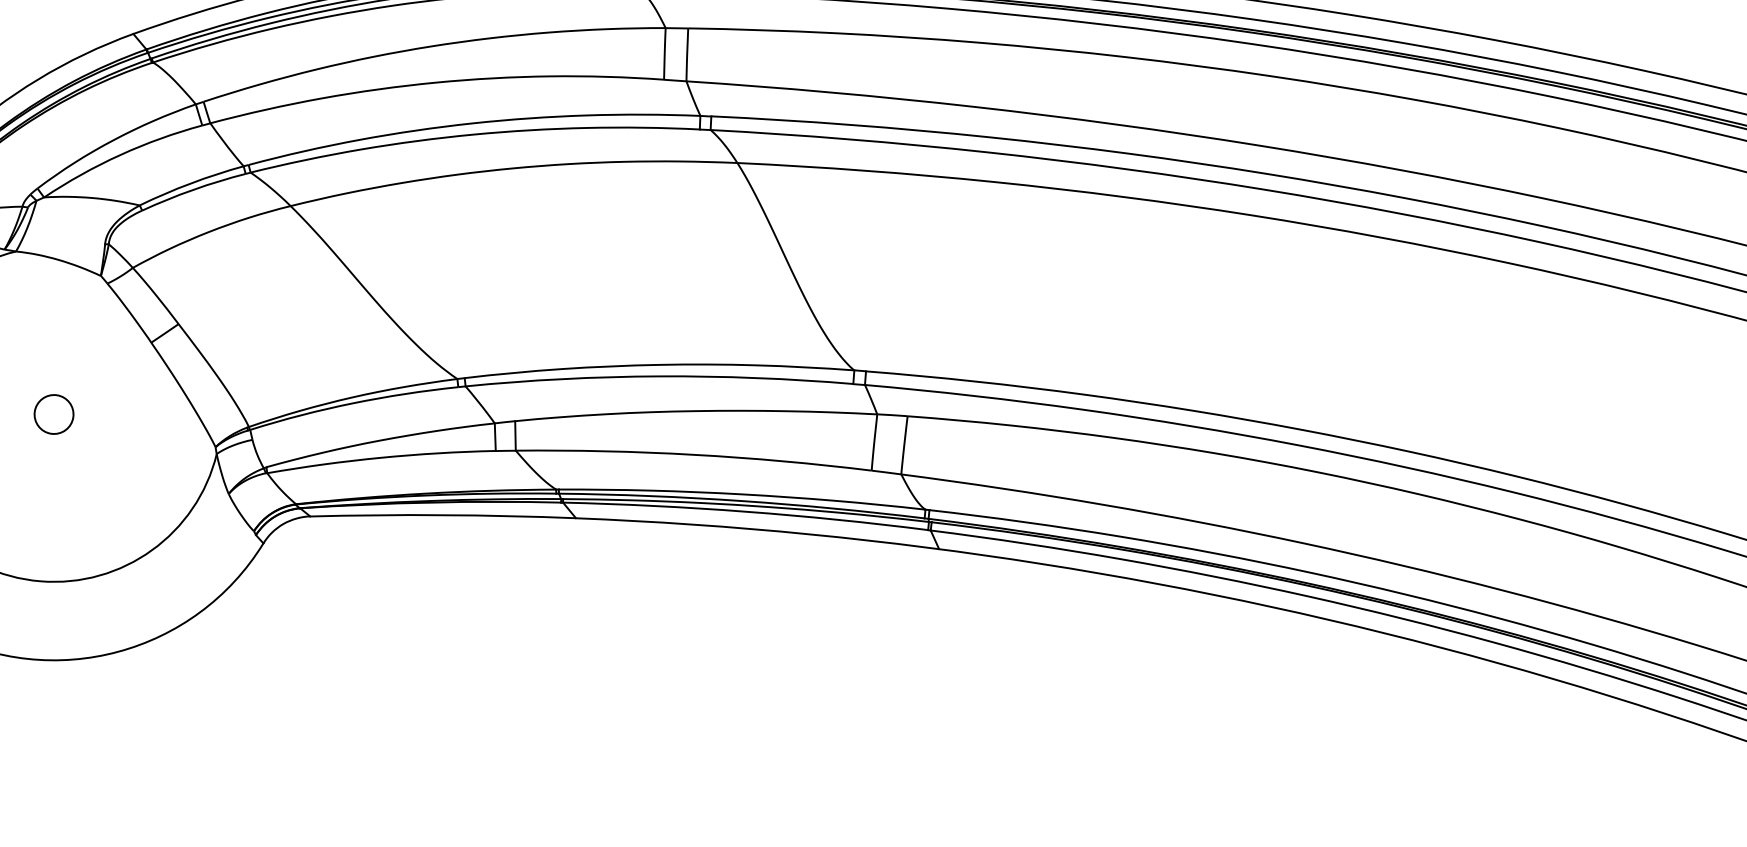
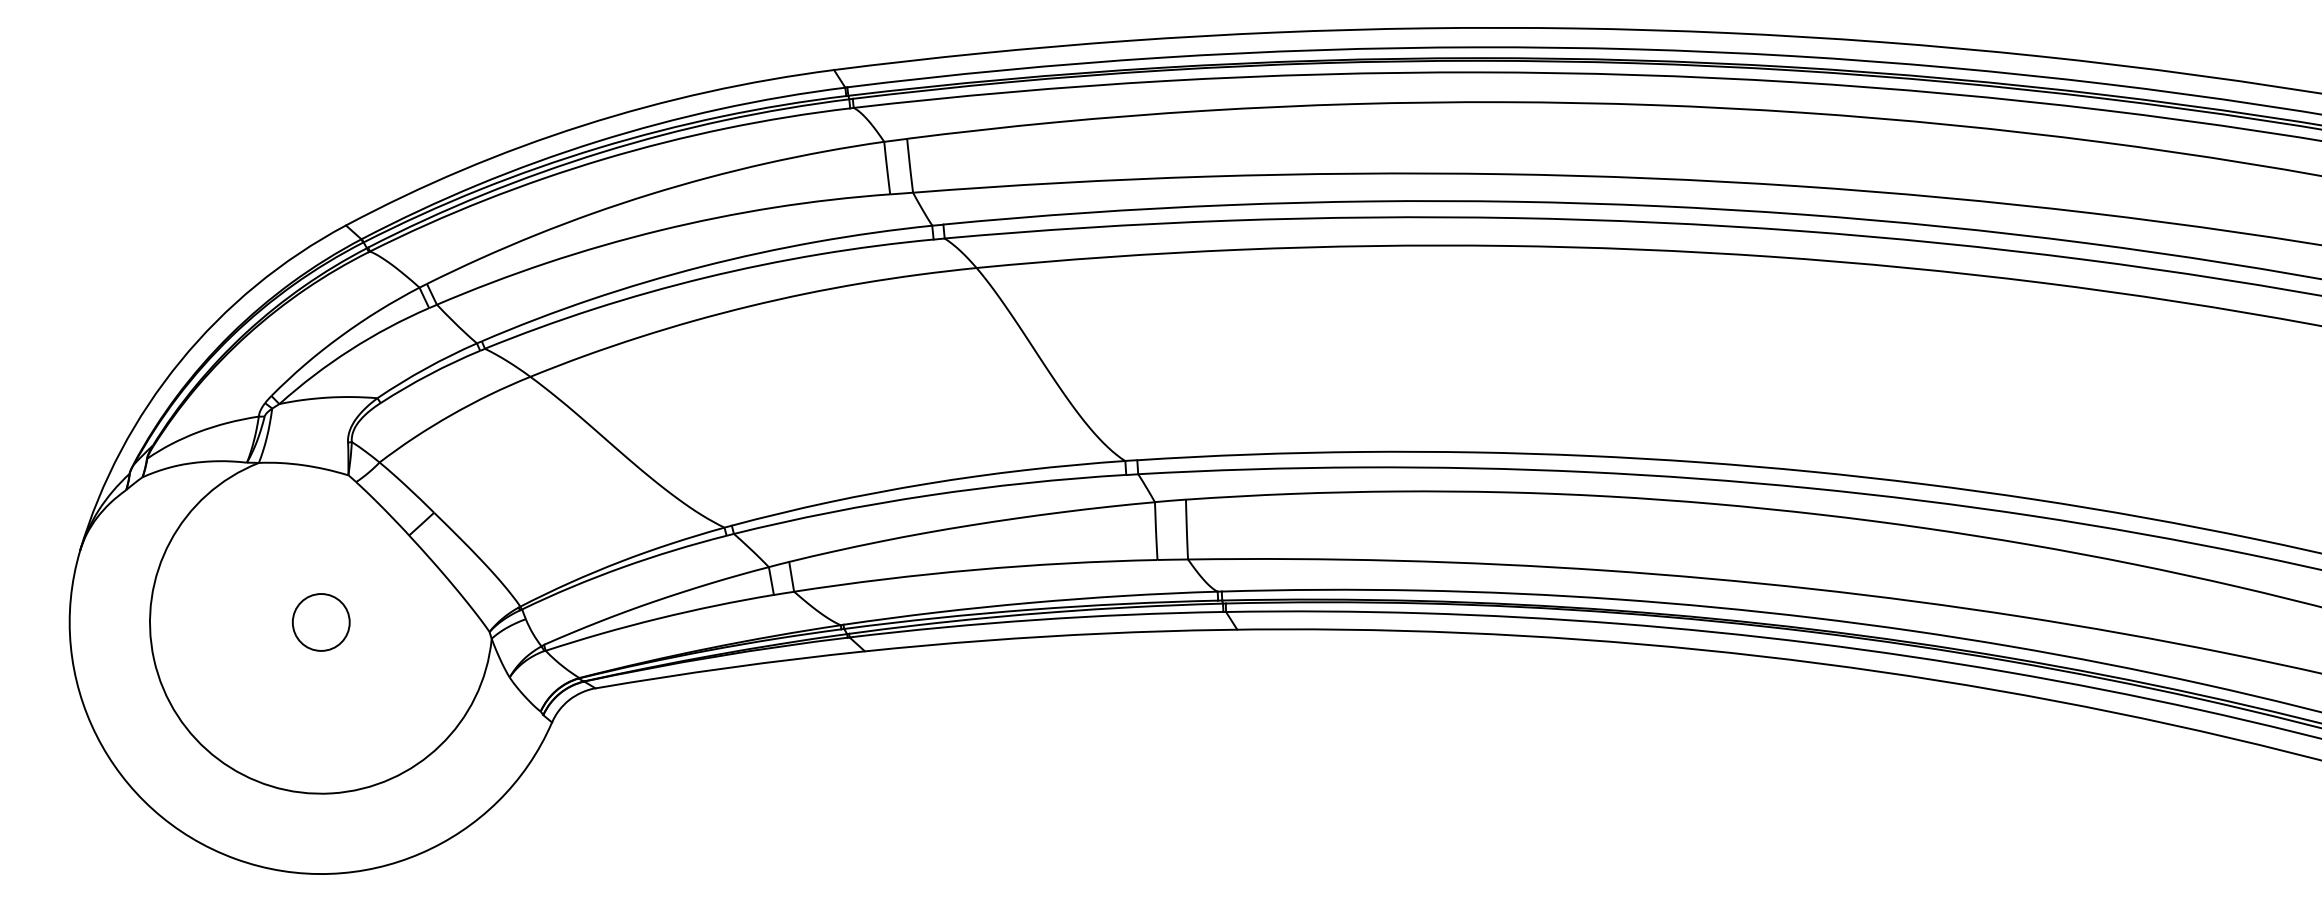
circle: (53, 414) -> (320, 622), size x1.43

